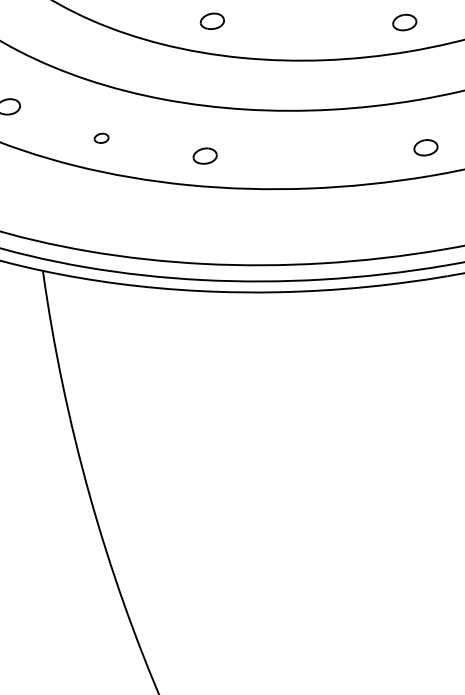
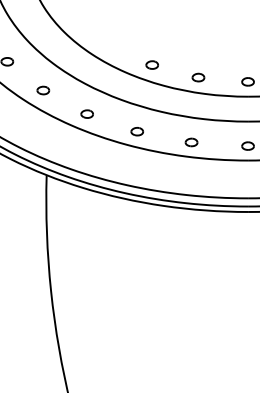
part: (306, 30) -> (198, 77), added
part: (100, 137) -> (86, 113), size x1.67
part: (314, 159) -> (191, 142), added

